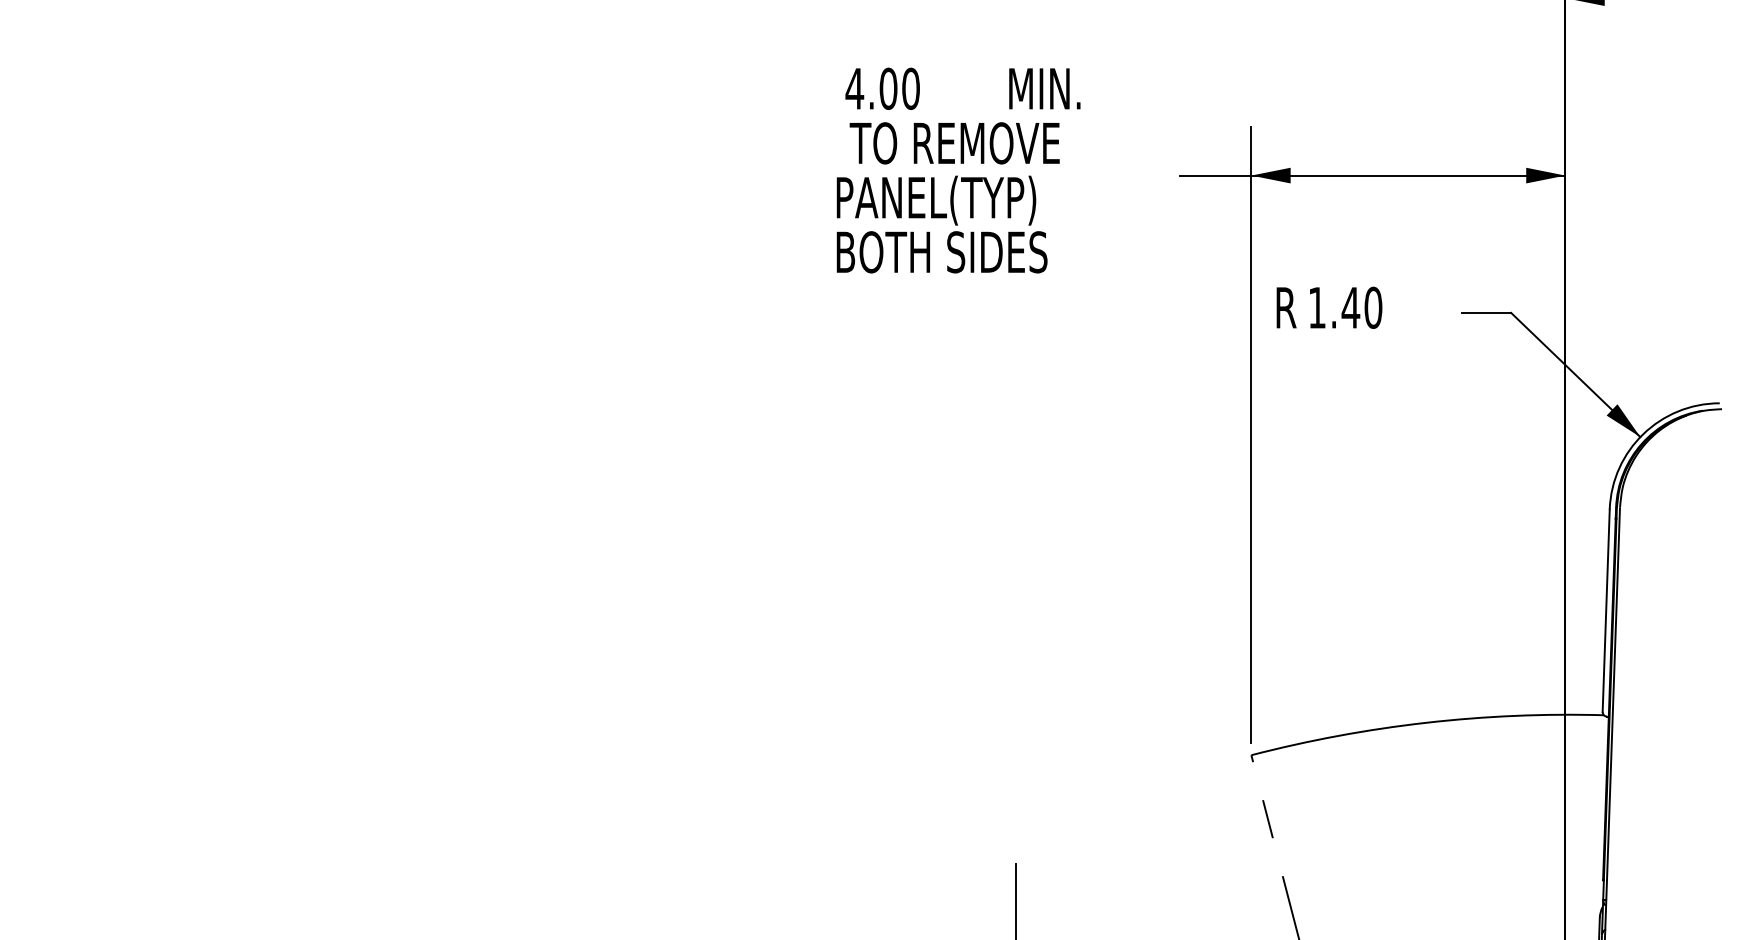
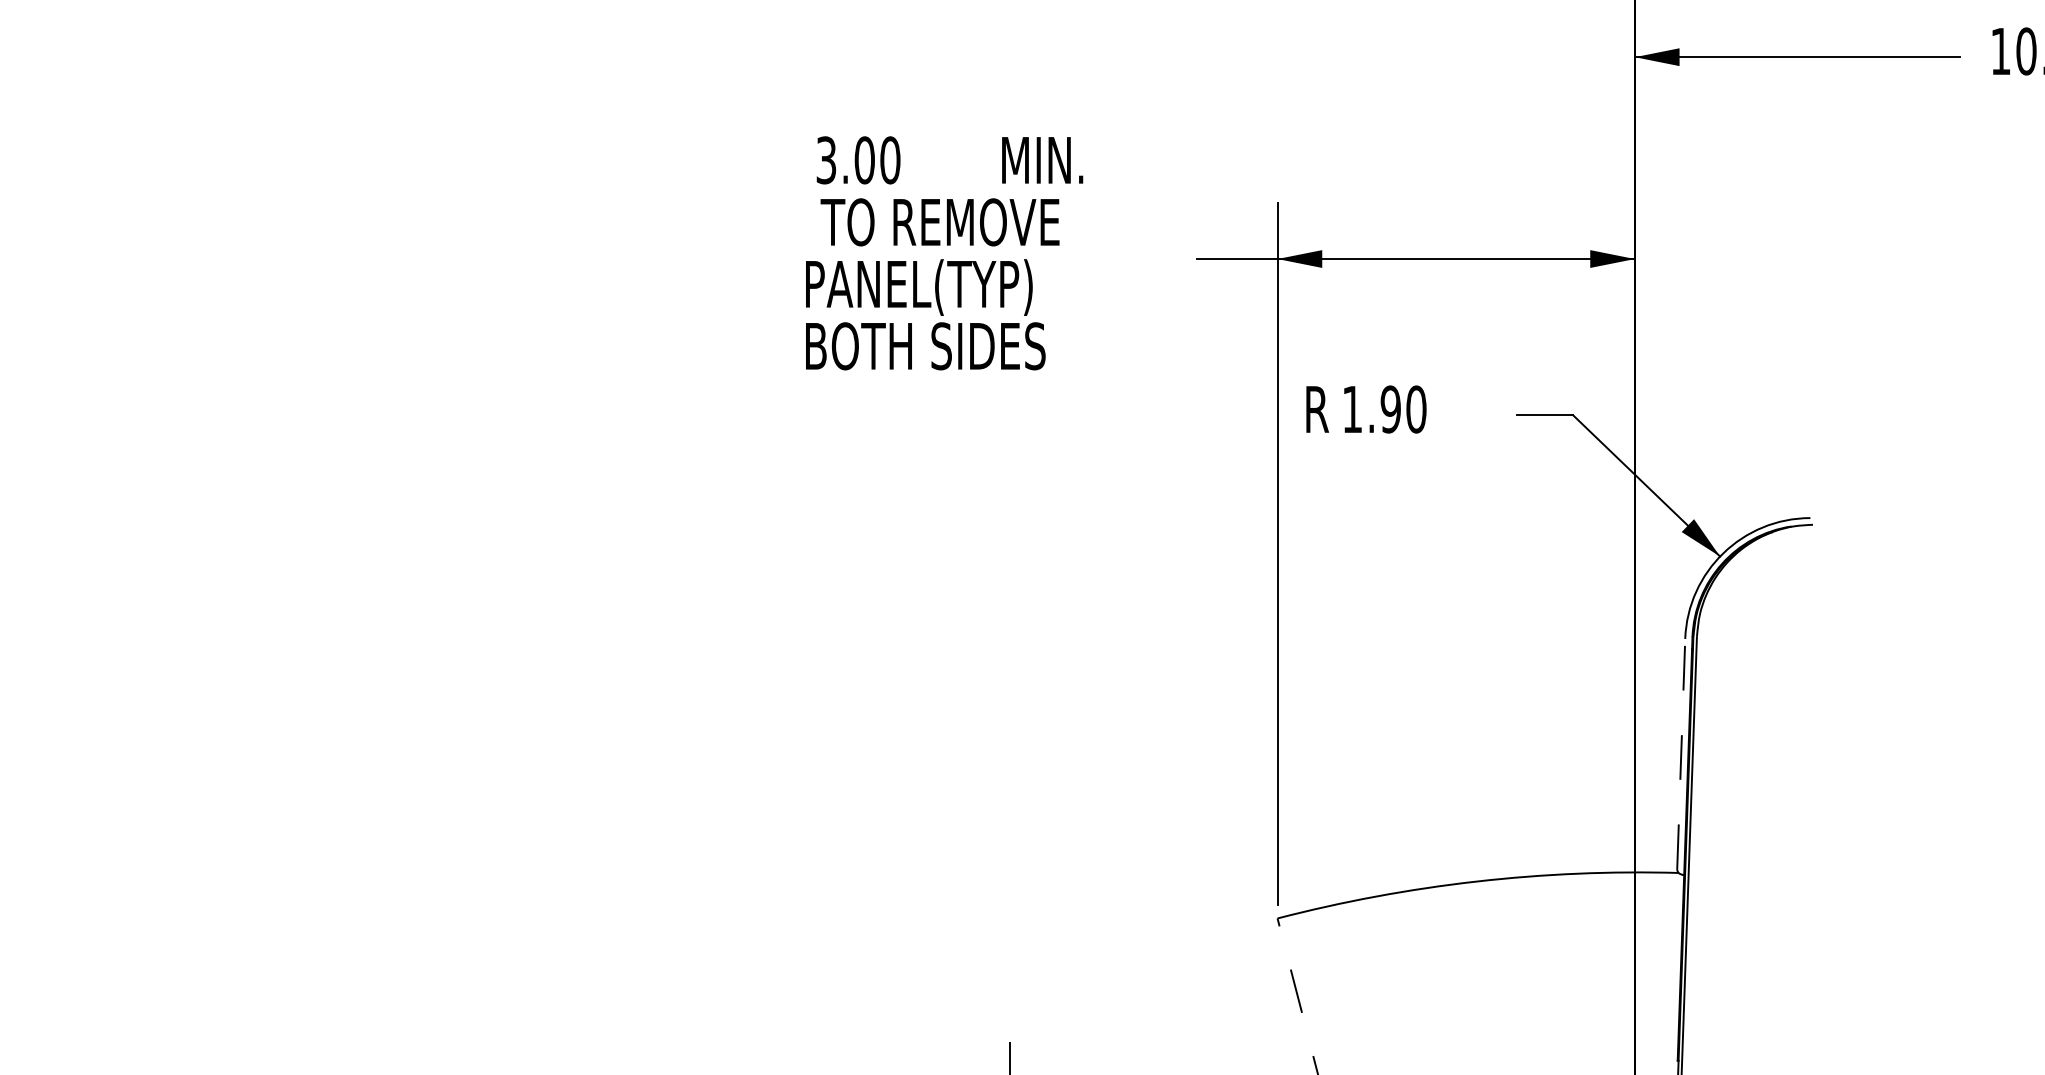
text: (854, 88) -> (825, 160), 4.00 -> 3.00
text: (1350, 307) -> (1390, 409), 1.40 -> 1.90
line: (1606, 610) -> (1681, 753), solid -> dashed

